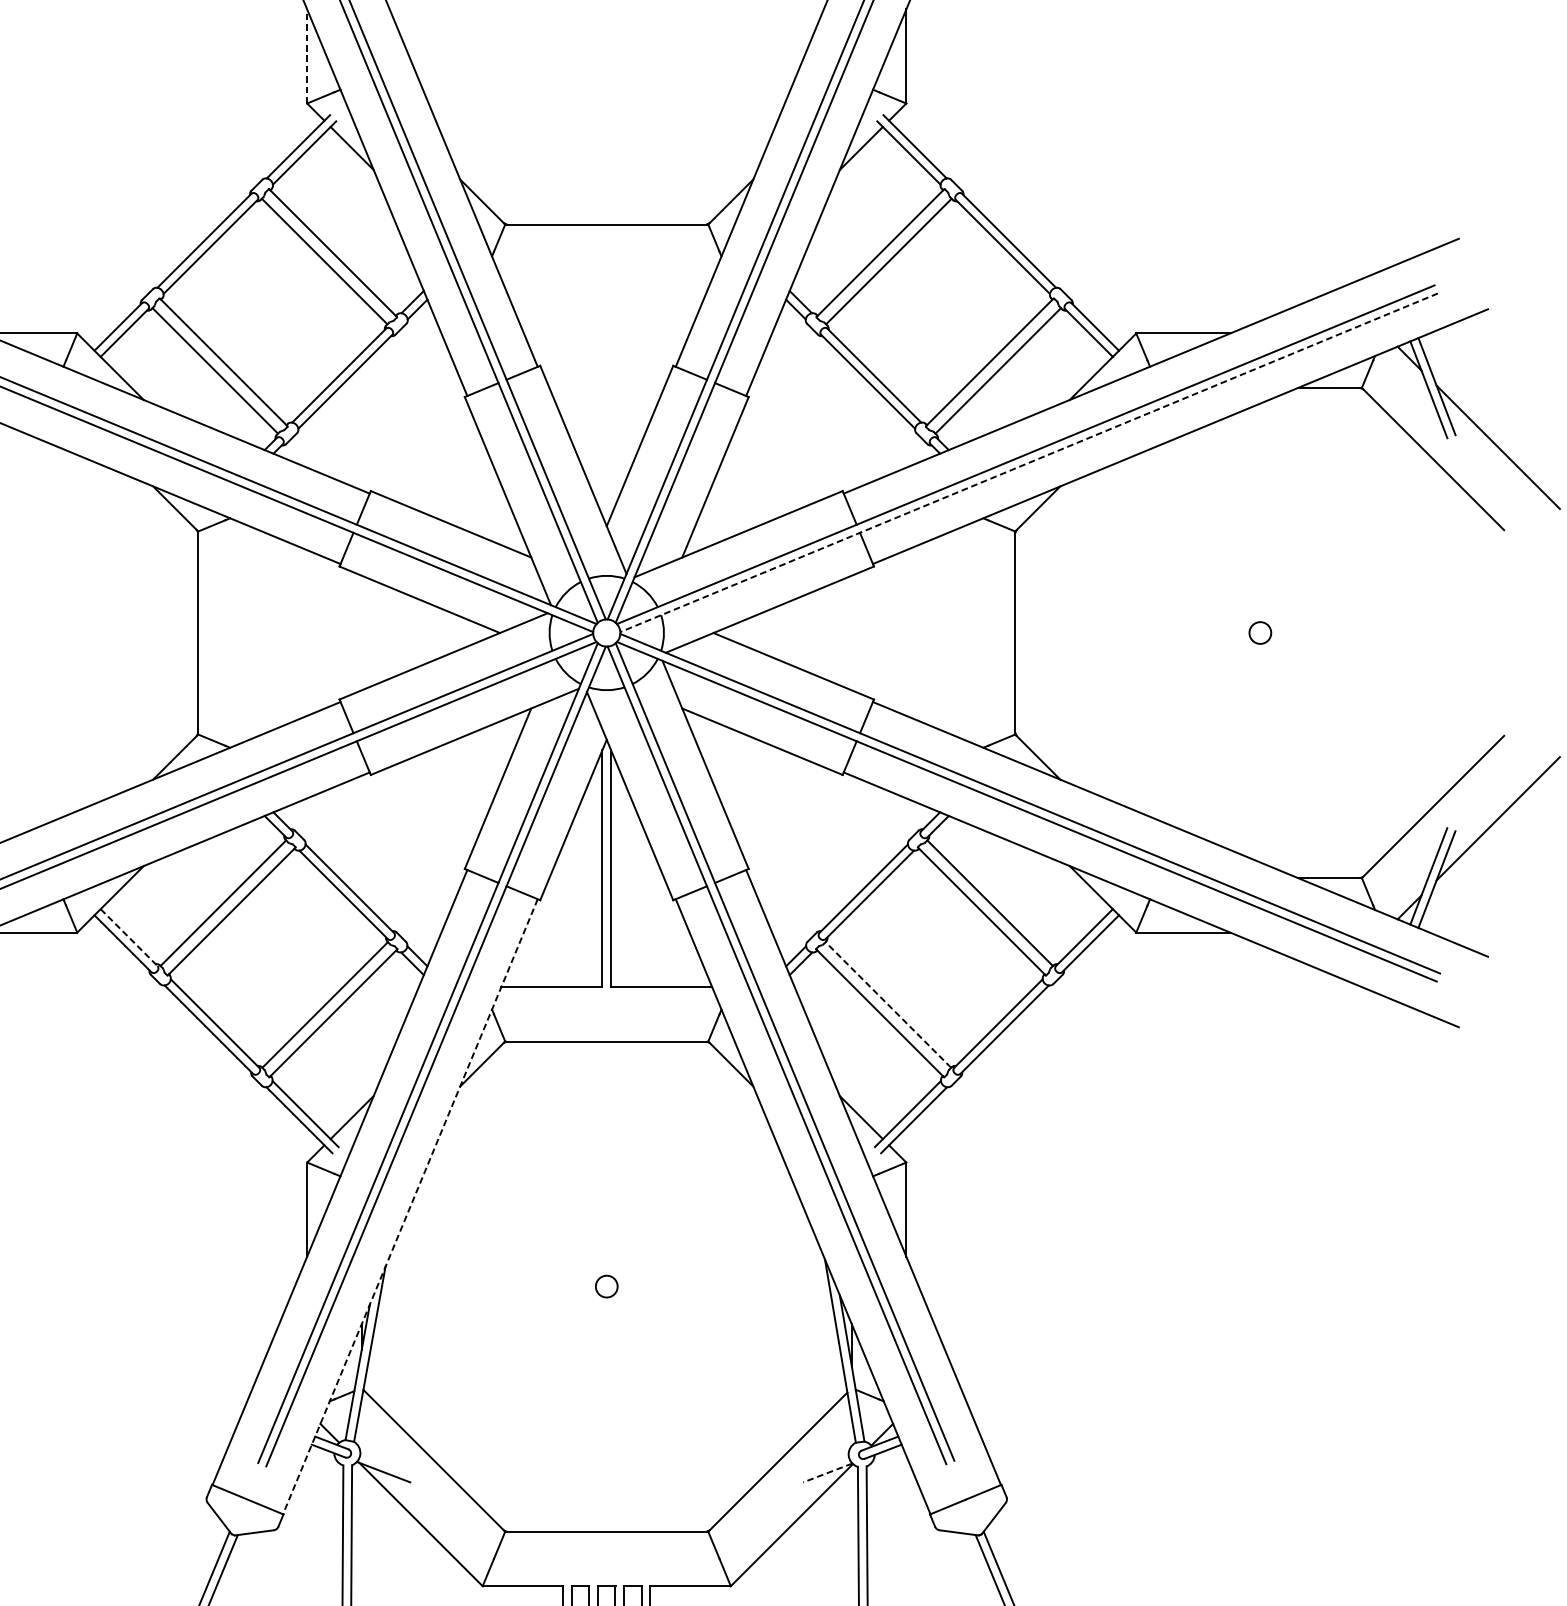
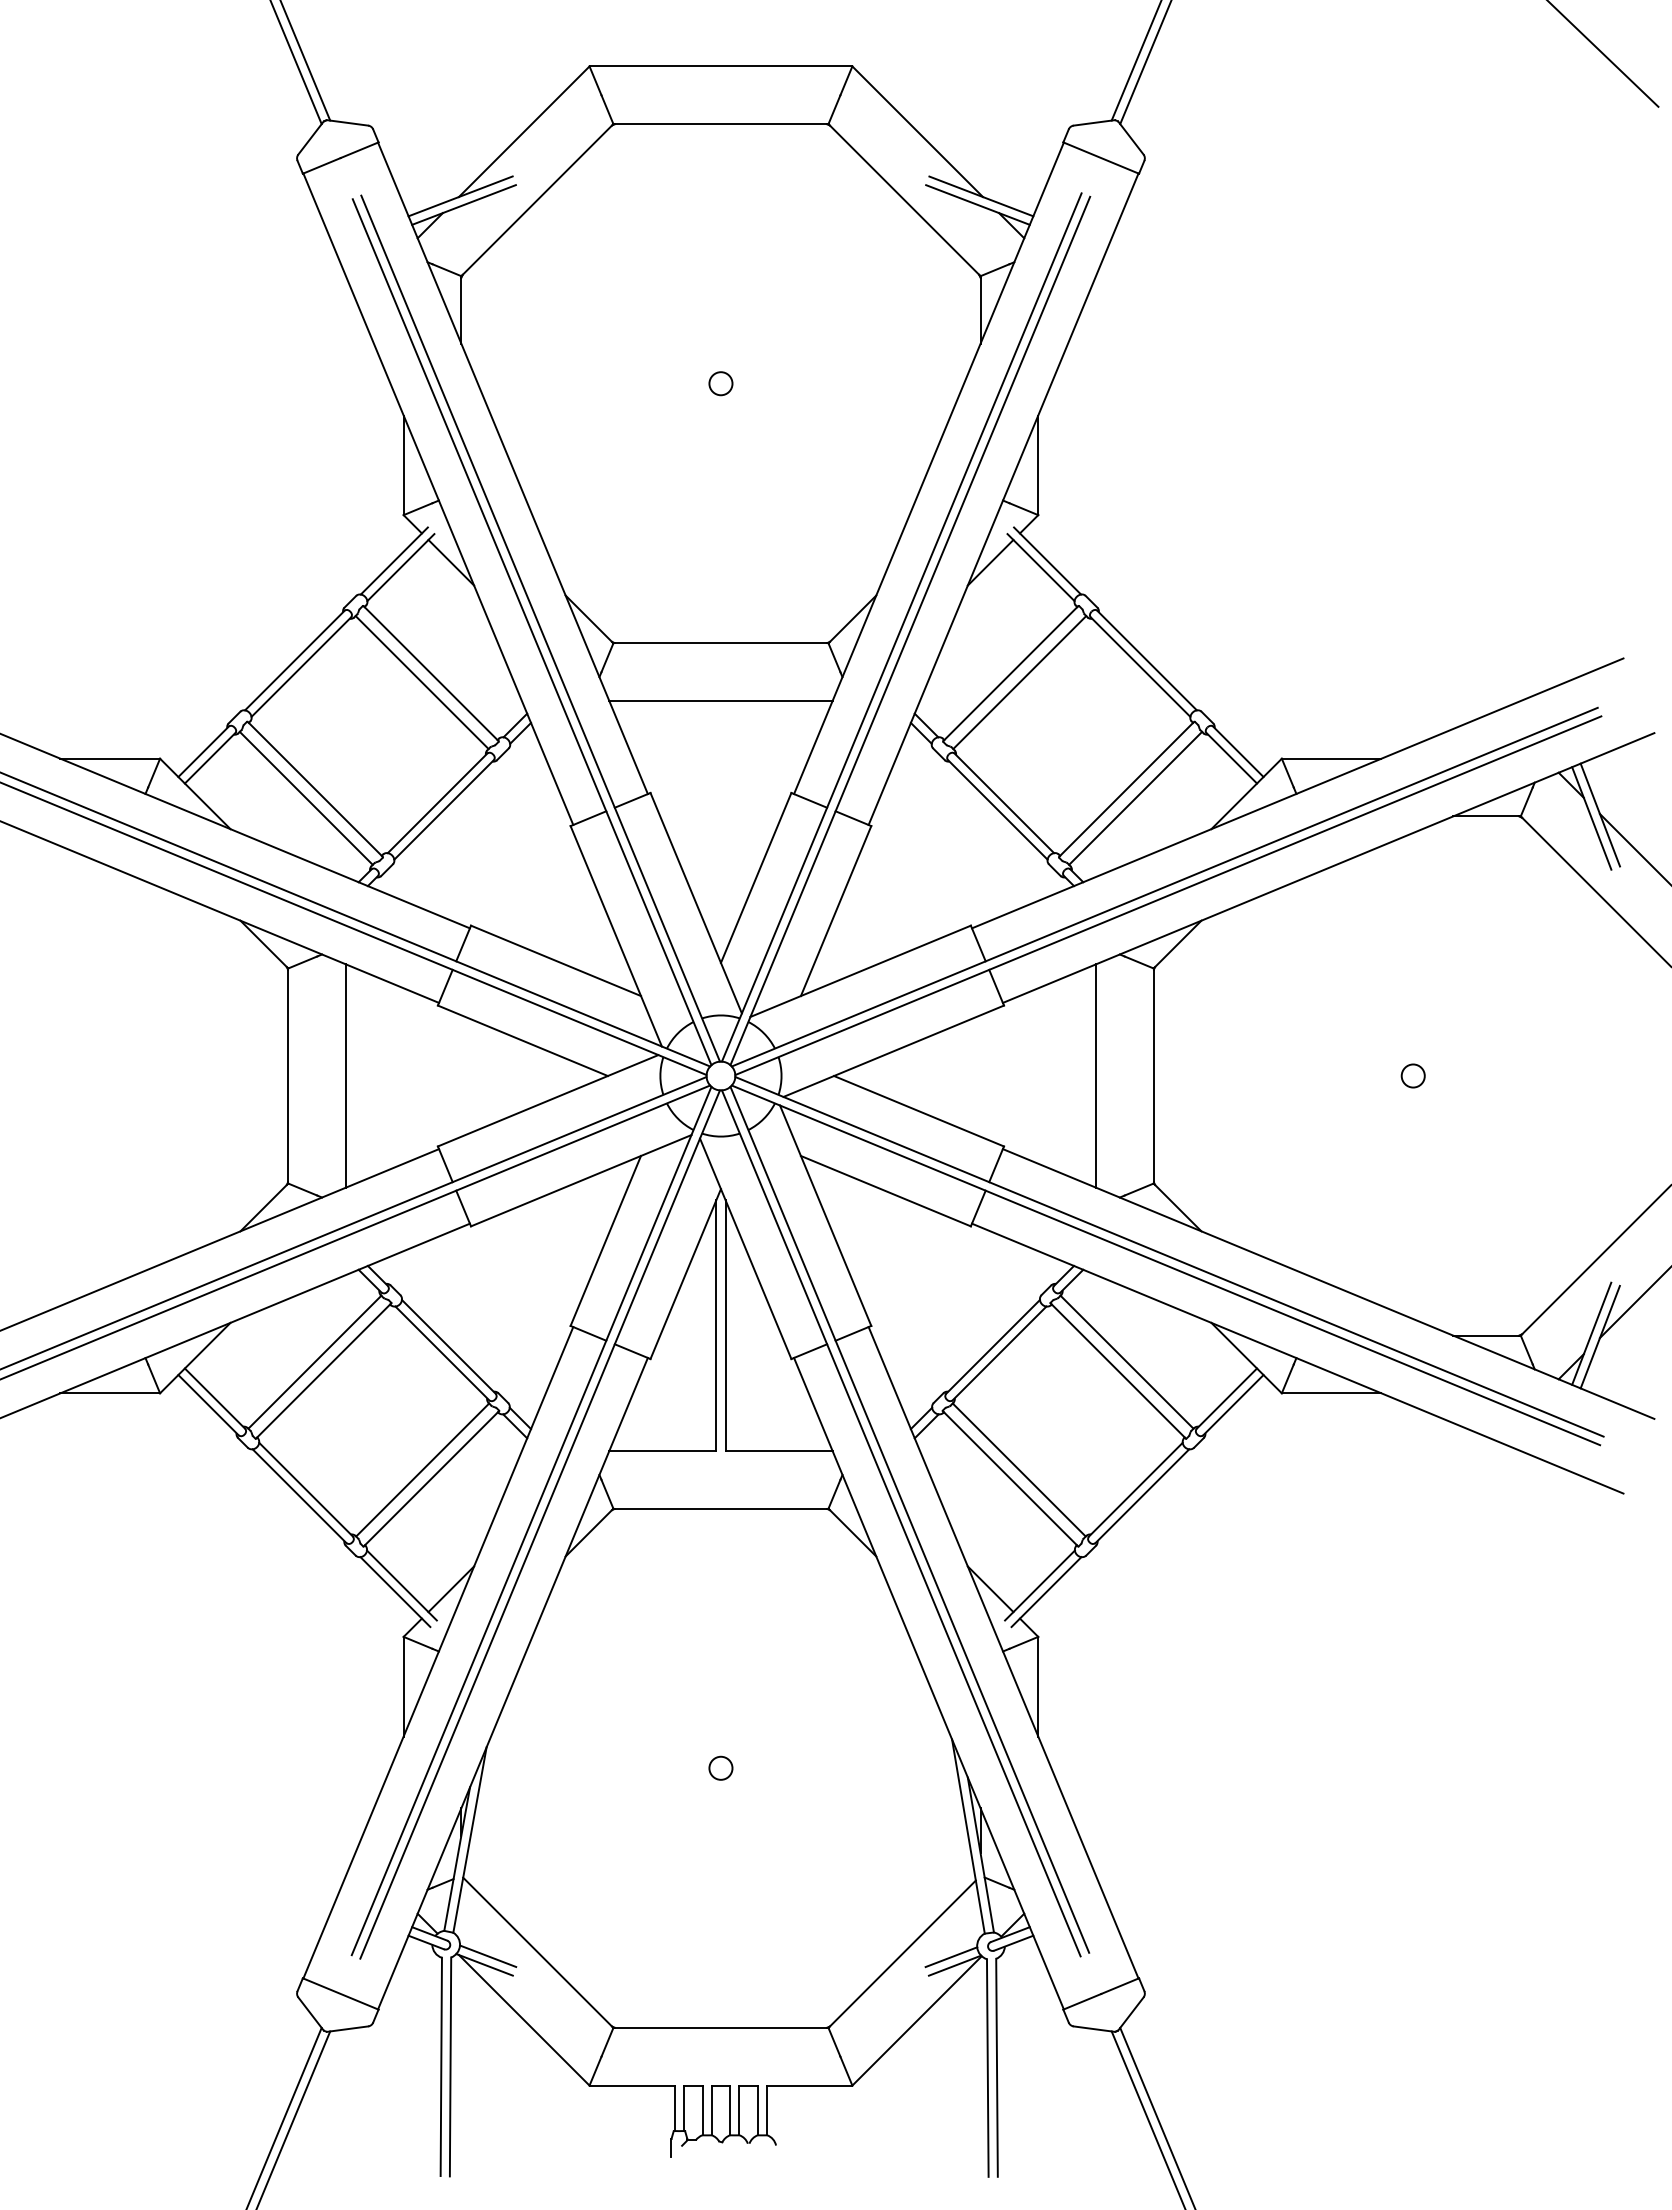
line: (307, 56) -> (403, 465), dashed -> solid
line: (606, 279) -> (720, 701), added
line: (1029, 462) -> (1168, 895), dashed -> solid
line: (252, 632) -> (345, 1075), added
line: (960, 632) -> (1095, 1075), added
line: (129, 937) -> (215, 1398), dashed -> solid
line: (887, 1004) -> (1018, 1469), dashed -> solid
line: (409, 1206) -> (512, 1683), dashed -> solid
line: (387, 1464) -> (488, 1956), added
line: (824, 1465) -> (951, 1957), added
line: (828, 1472) -> (955, 1965), dashed -> solid

